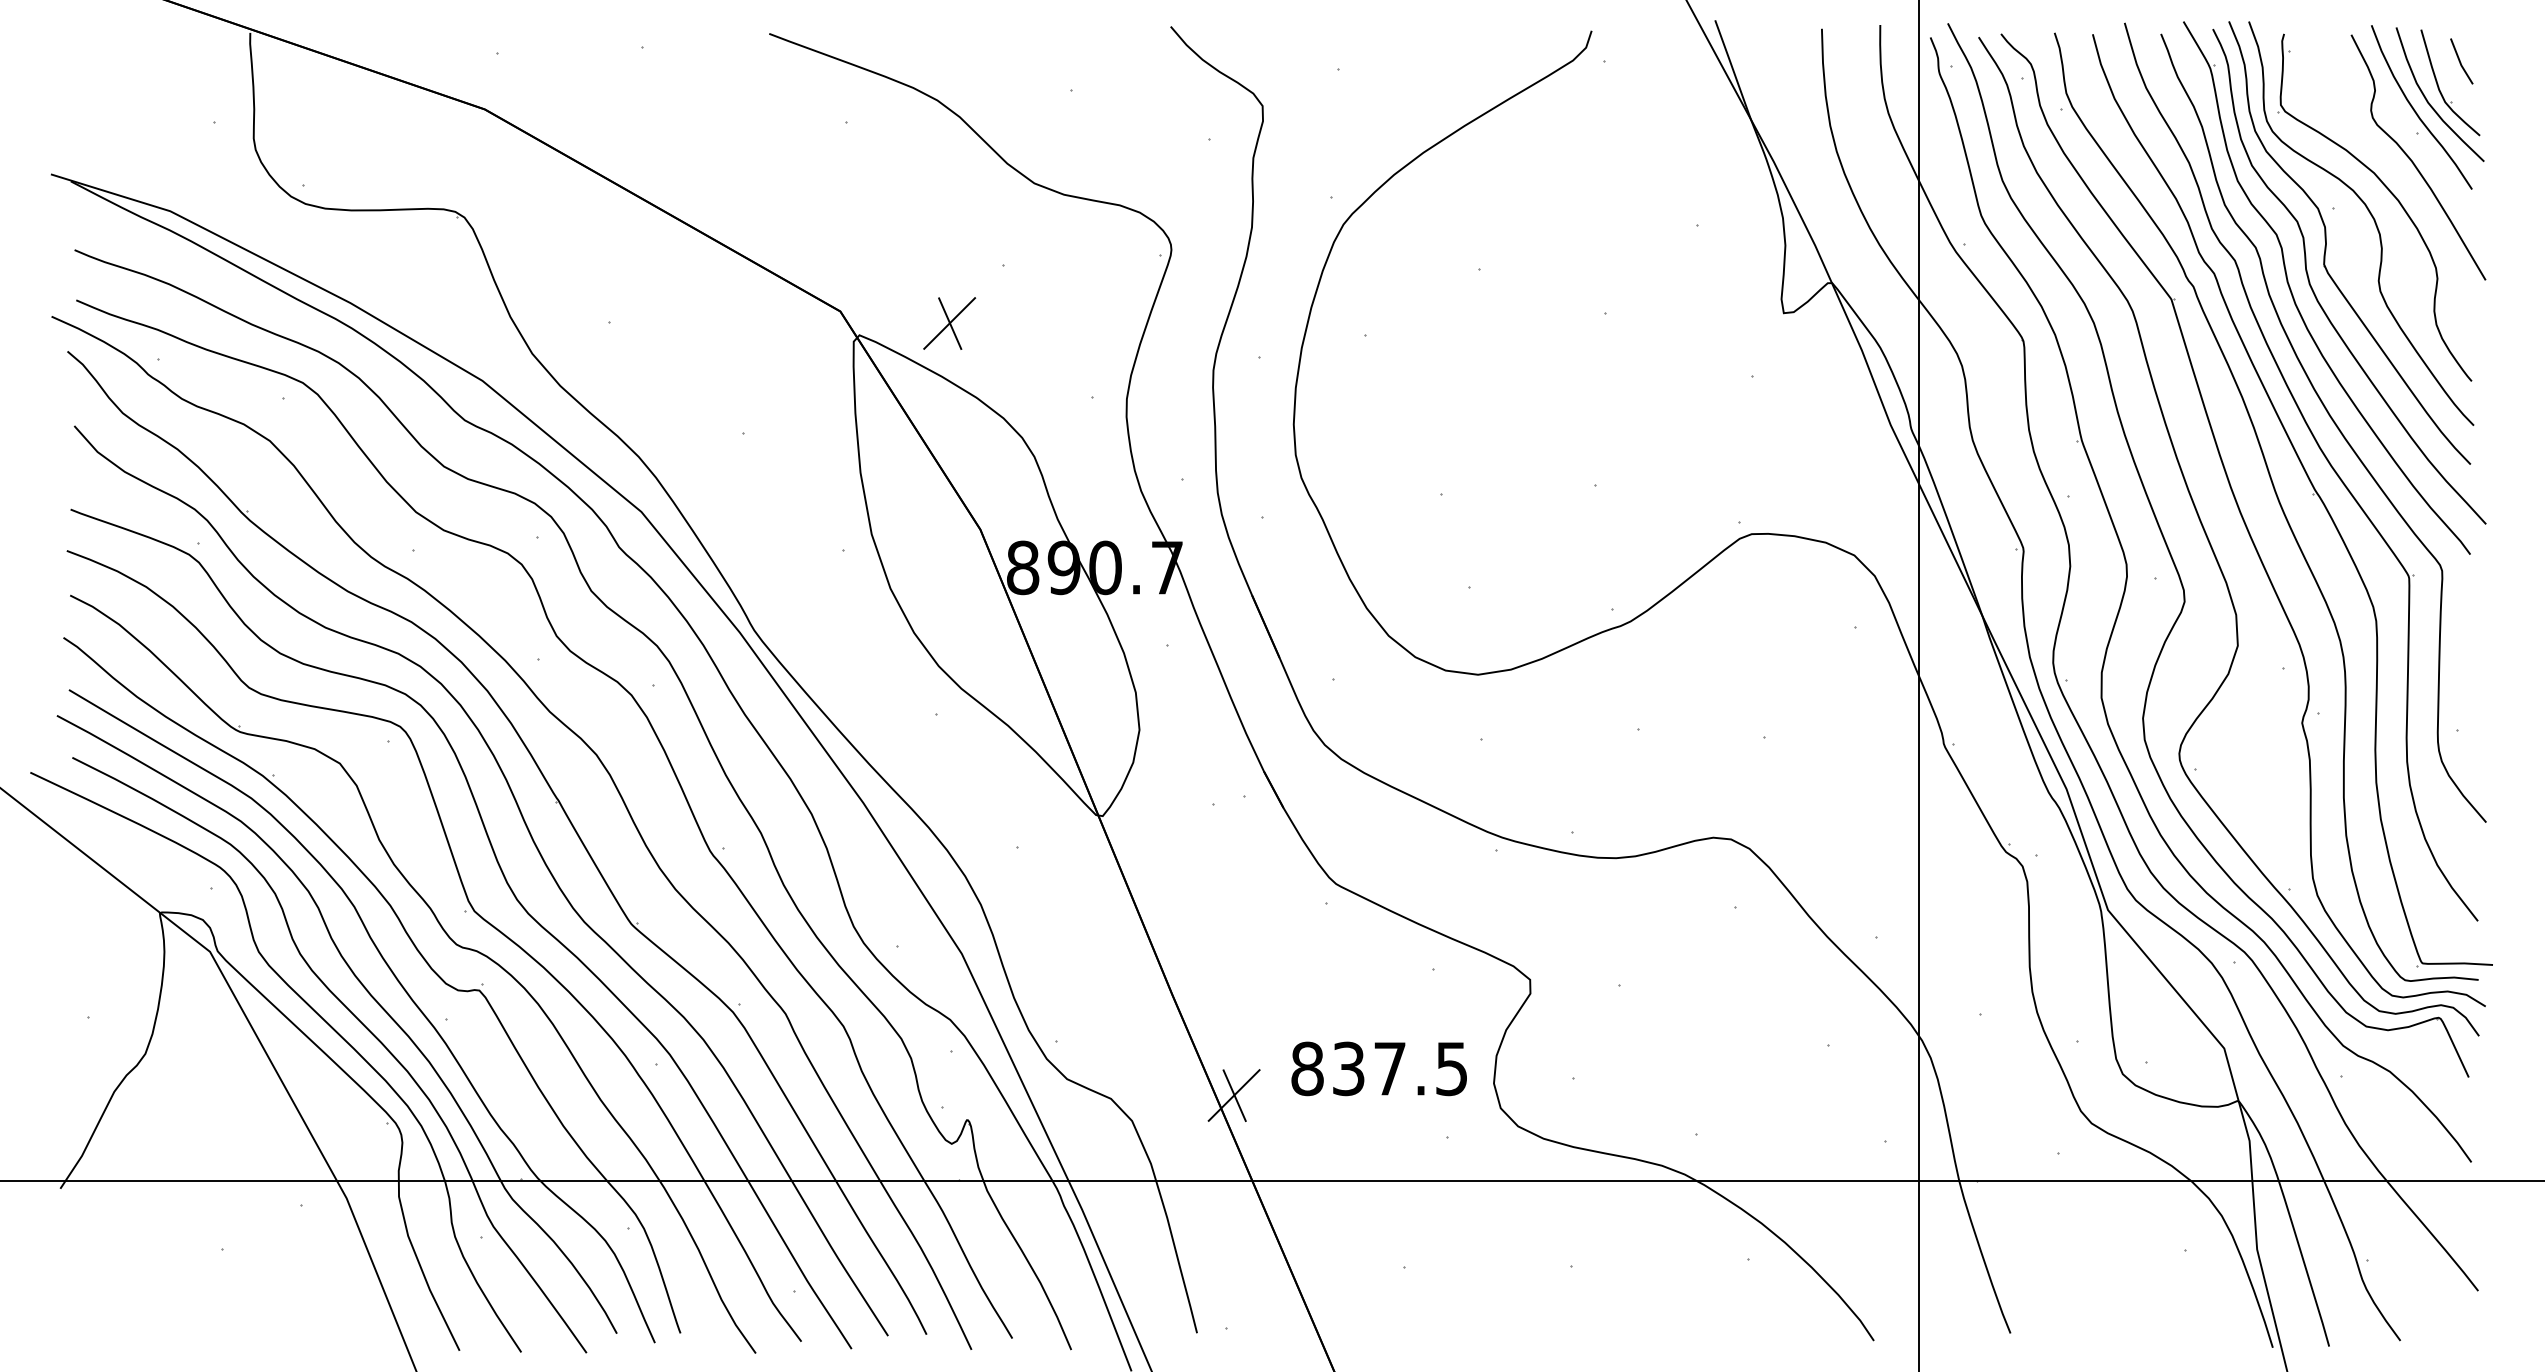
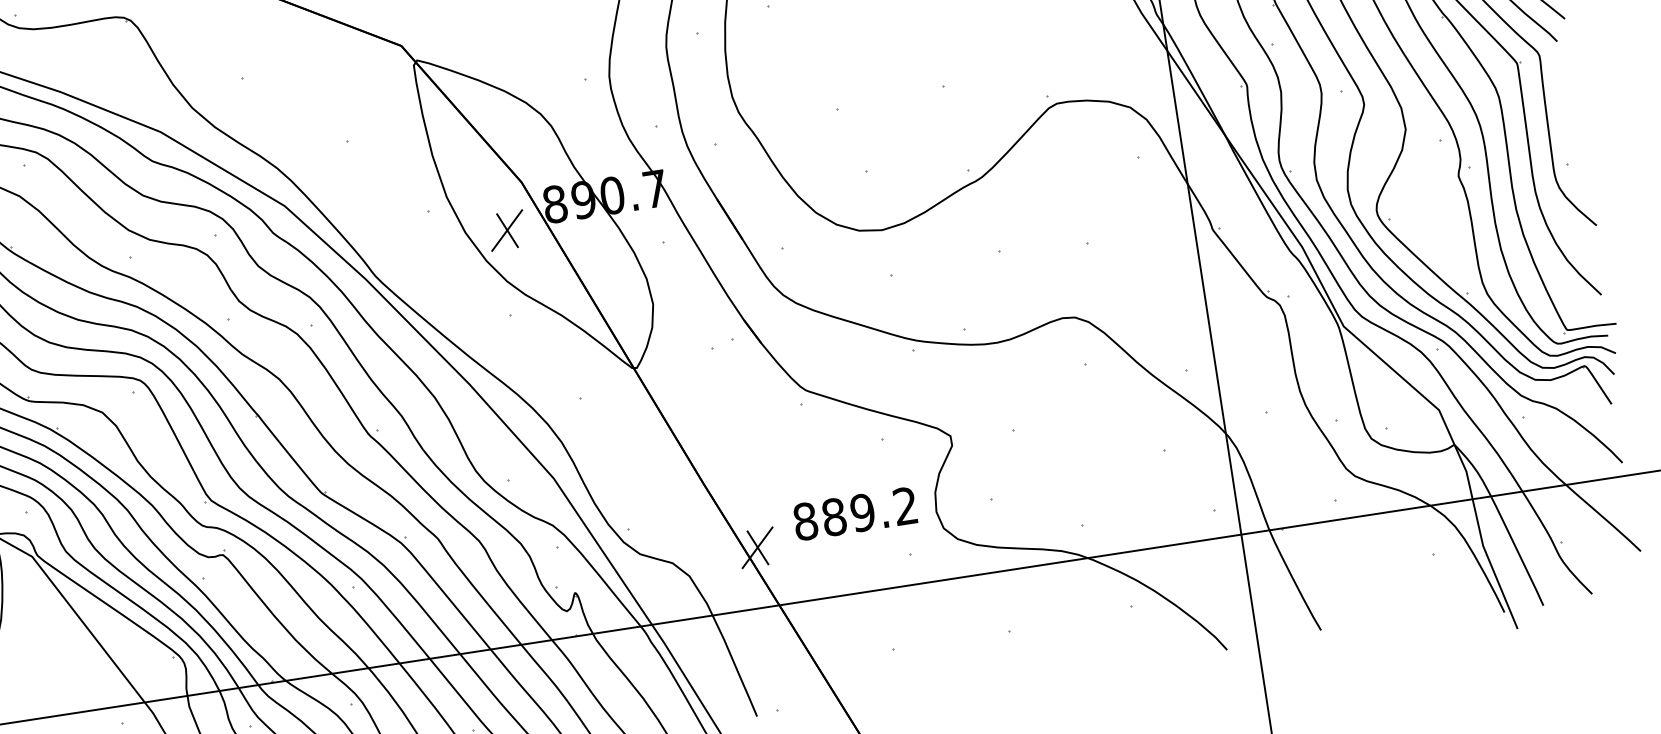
part: (949, 323) -> (507, 230), moved
text: (1399, 1068) -> (869, 511), 837.5 -> 889.2

